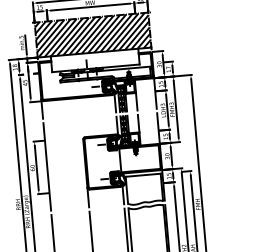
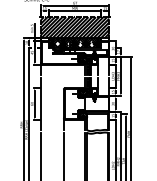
hatch: (94, 59) -> (74, 42), added

